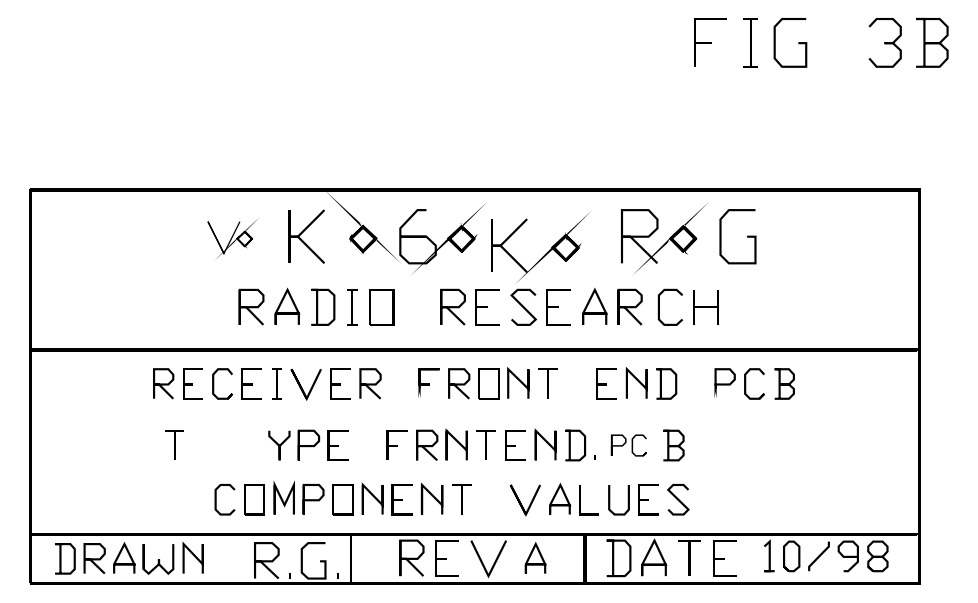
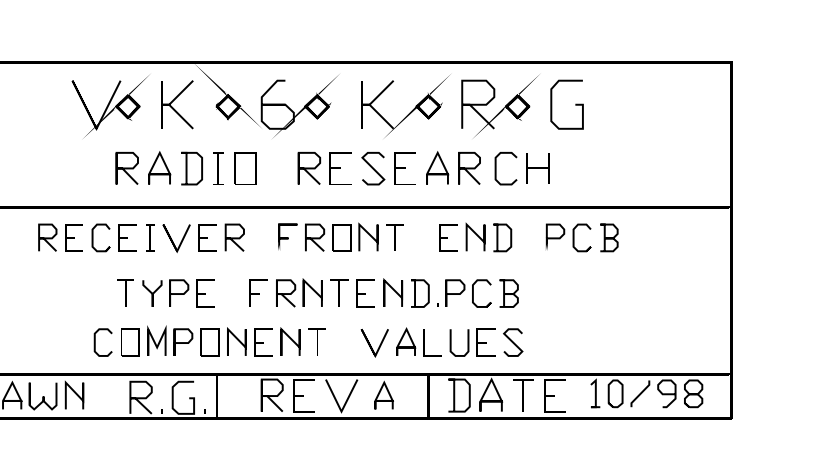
part: (233, 238) -> (110, 106), size x1.67
part: (546, 252) -> (411, 110), moved
line: (174, 444) -> (125, 292), moved
part: (628, 445) -> (468, 293), size x1.43

